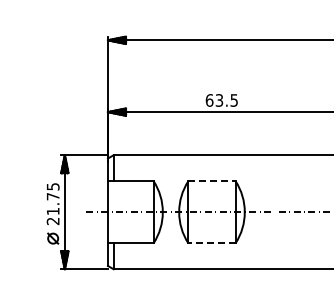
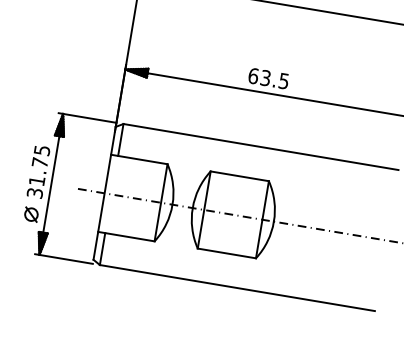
line: (211, 181) -> (239, 176), dashed -> solid
text: (53, 220) -> (35, 192), 21.75 -> 31.75
line: (211, 243) -> (226, 253), dashed -> solid

